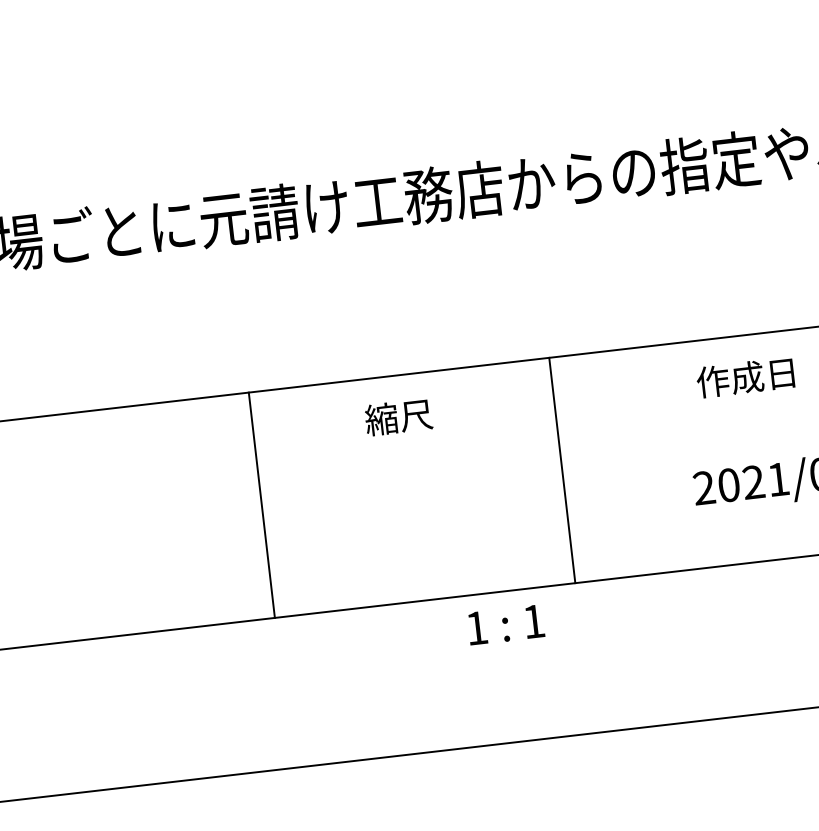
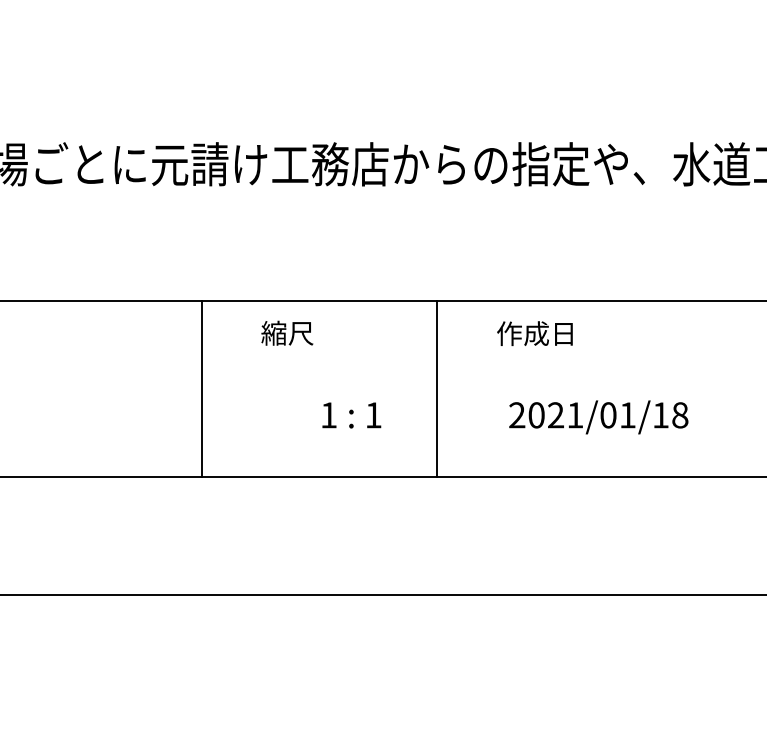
text: (744, 377) -> (534, 333), moved
line: (562, 469) -> (437, 388), moved
line: (261, 504) -> (201, 388), moved
text: (505, 625) -> (351, 415), moved

